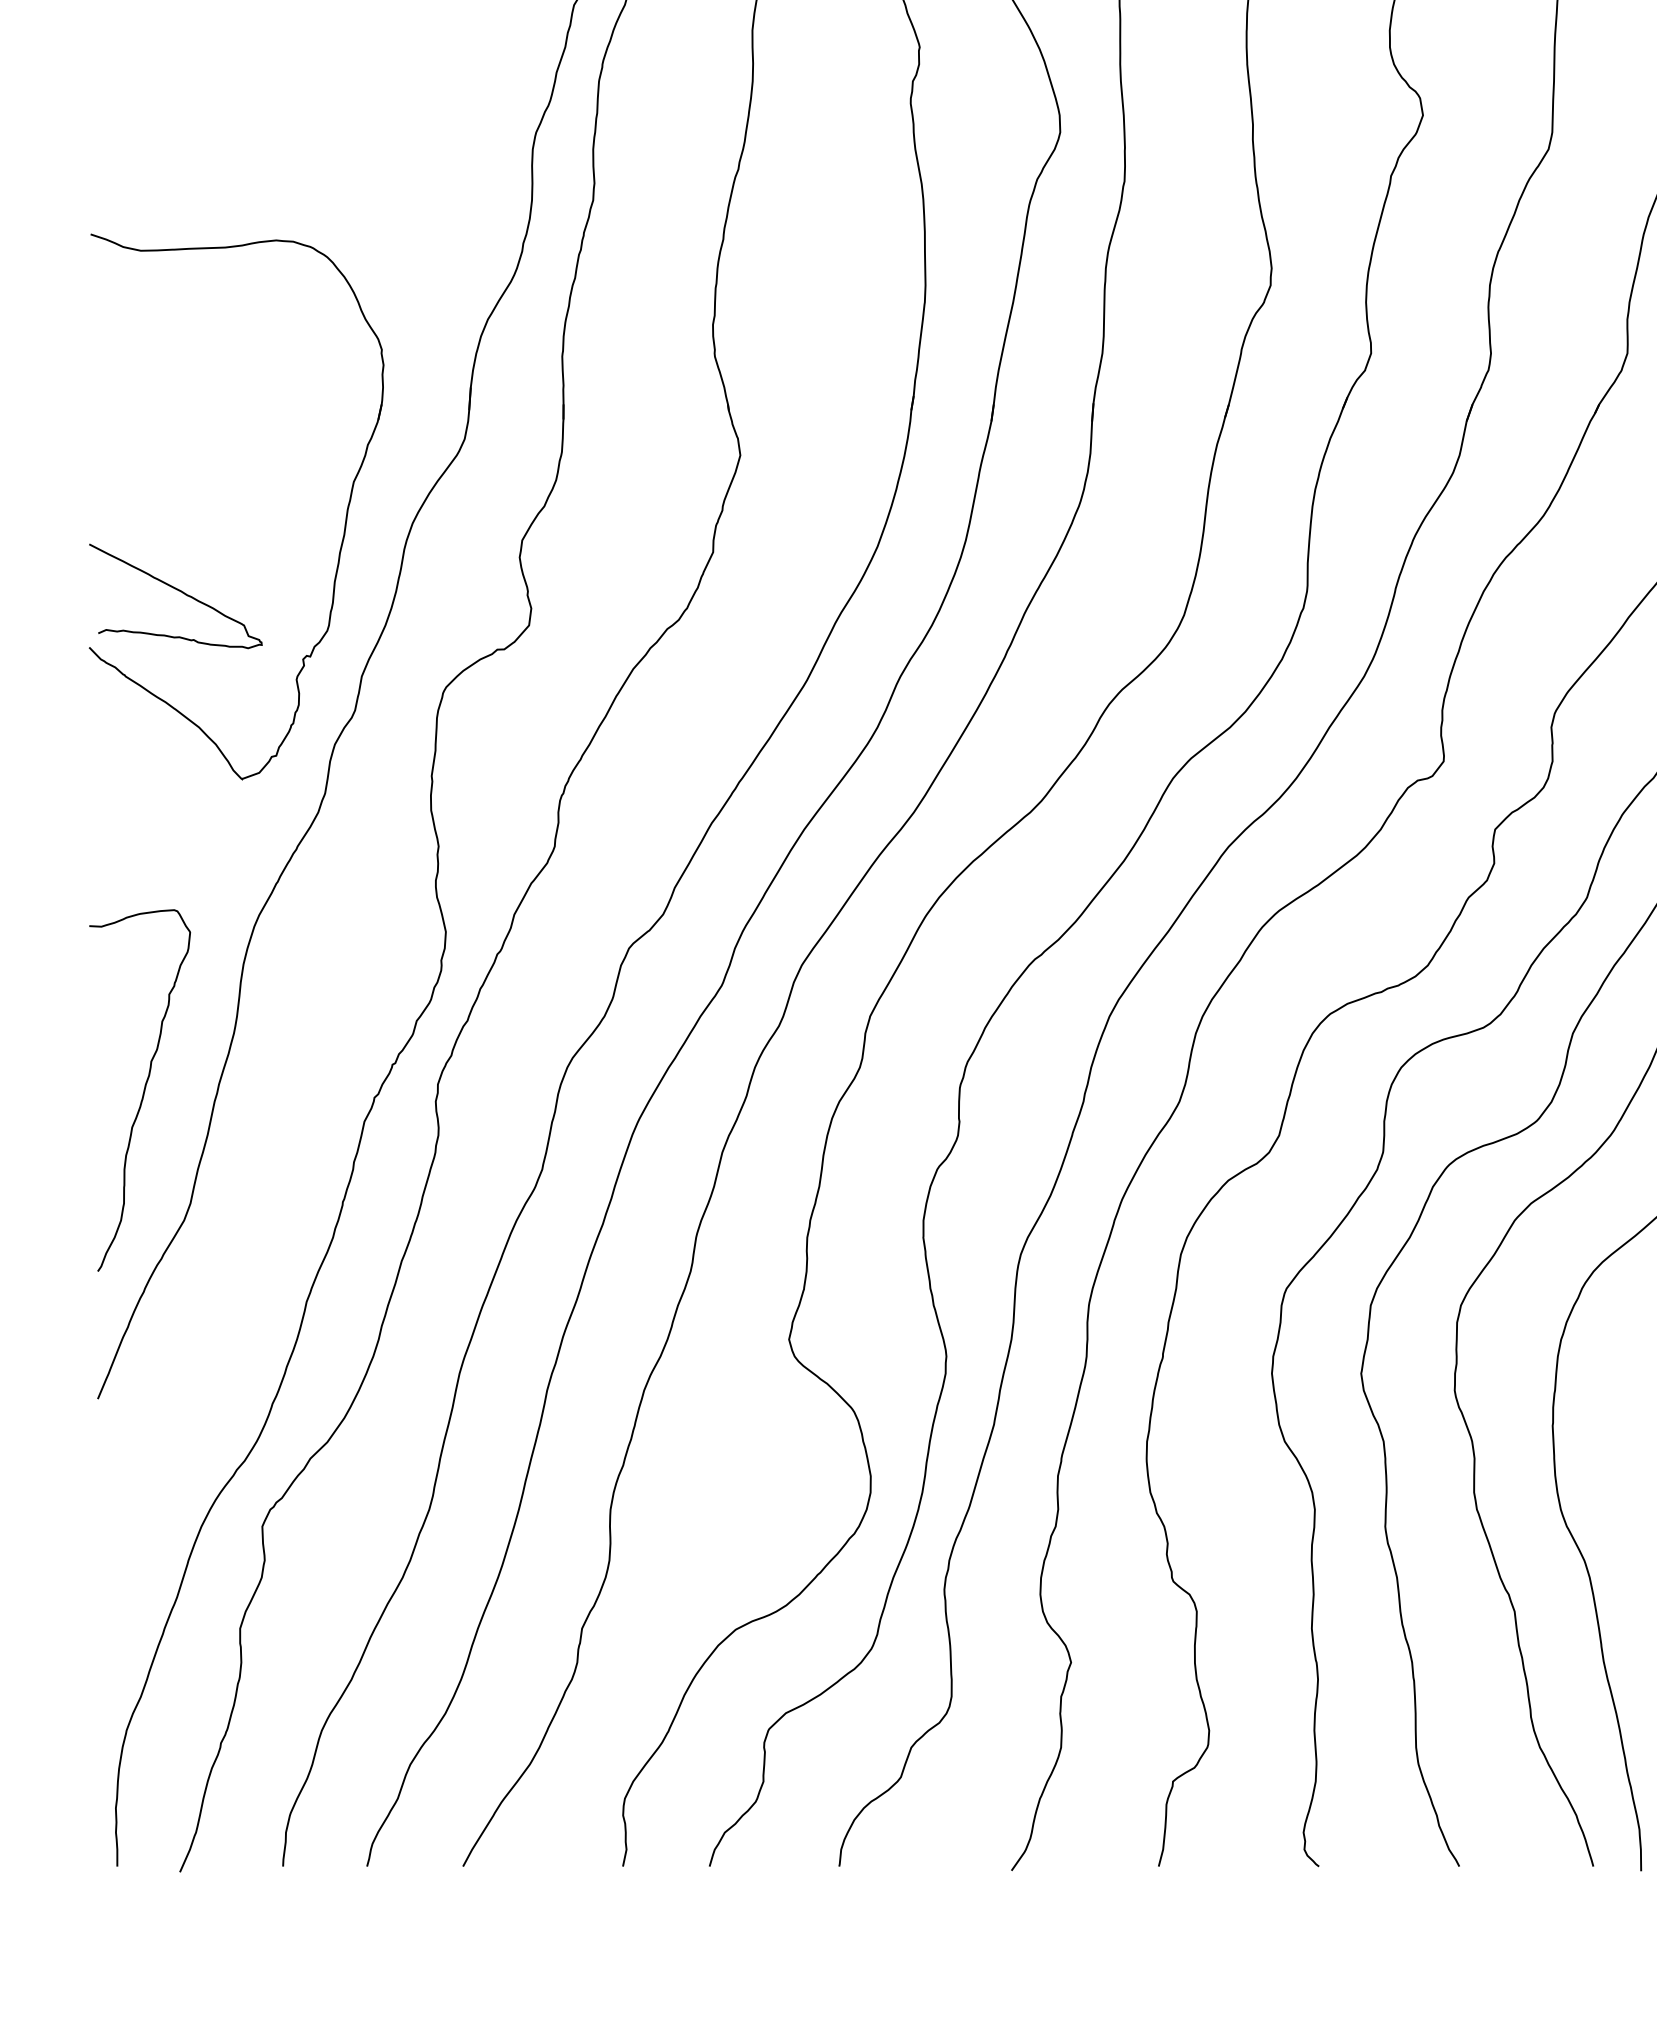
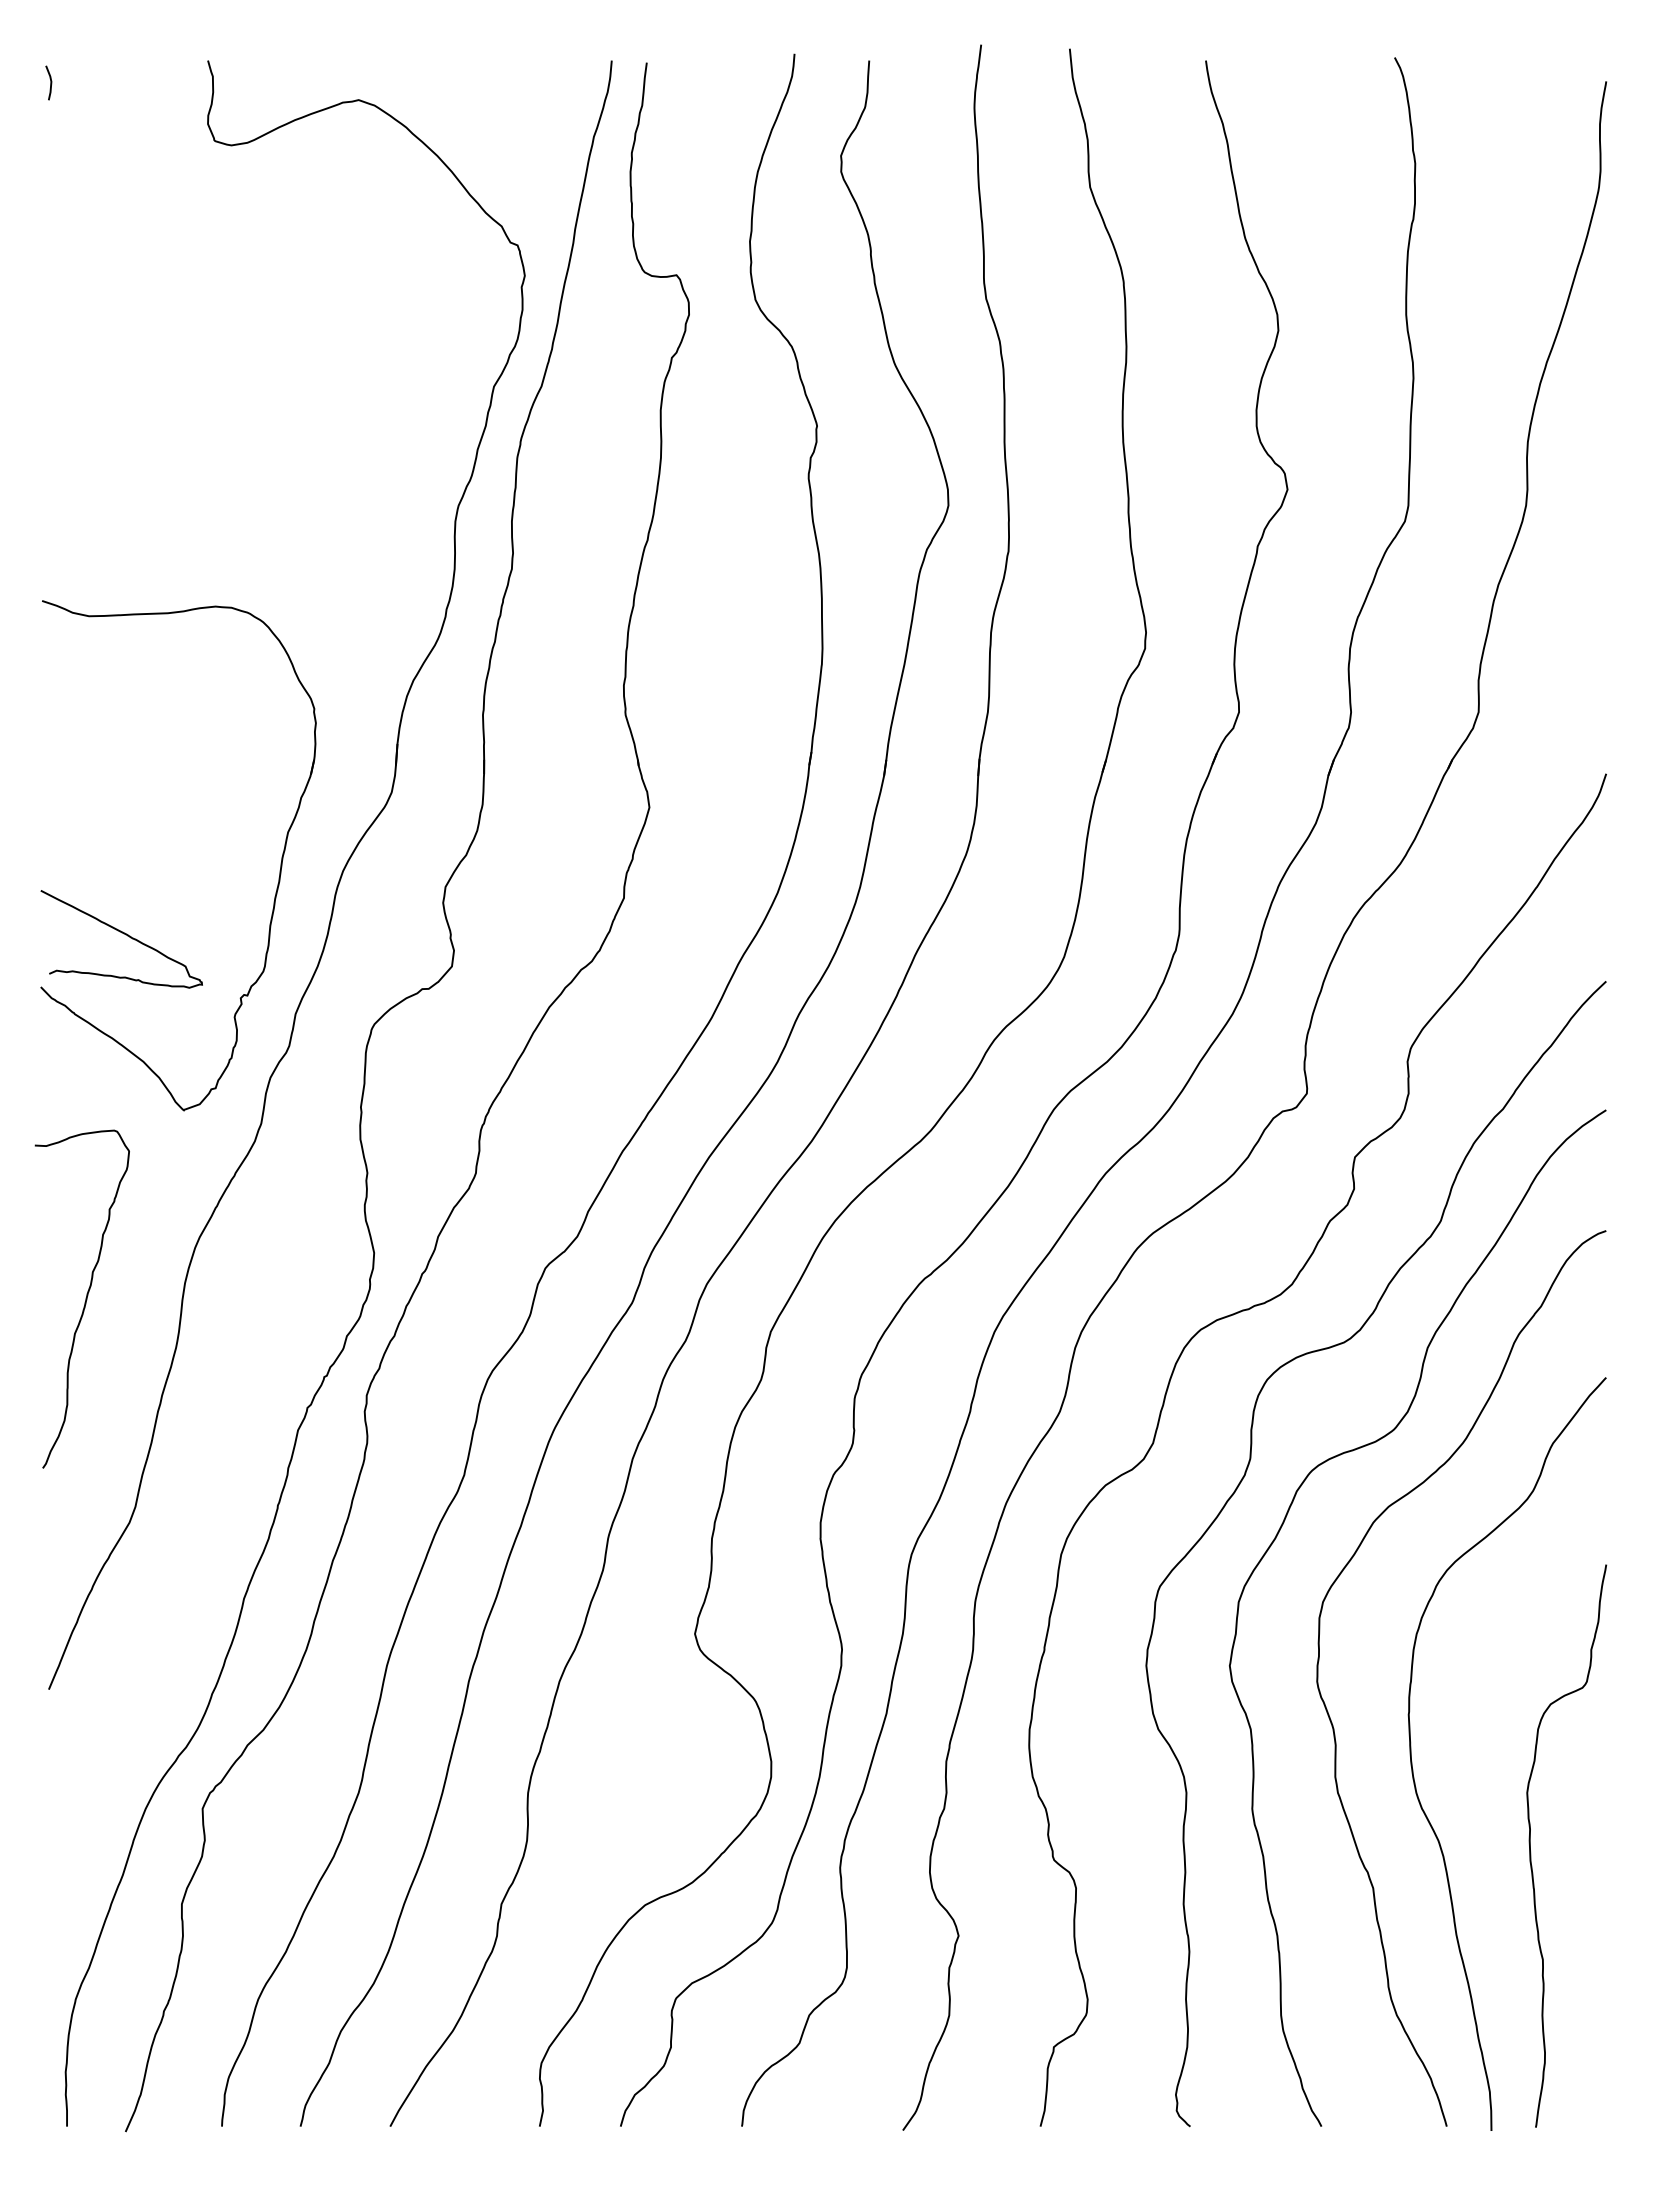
curve: (143, 1089) -> (85, 1298), moved

